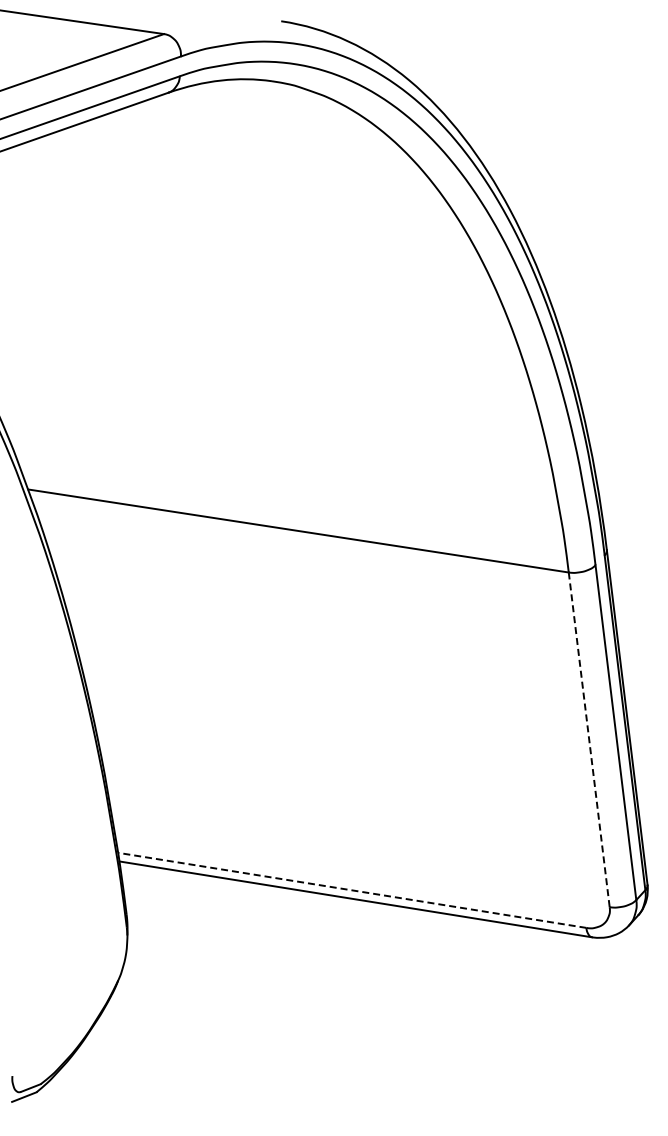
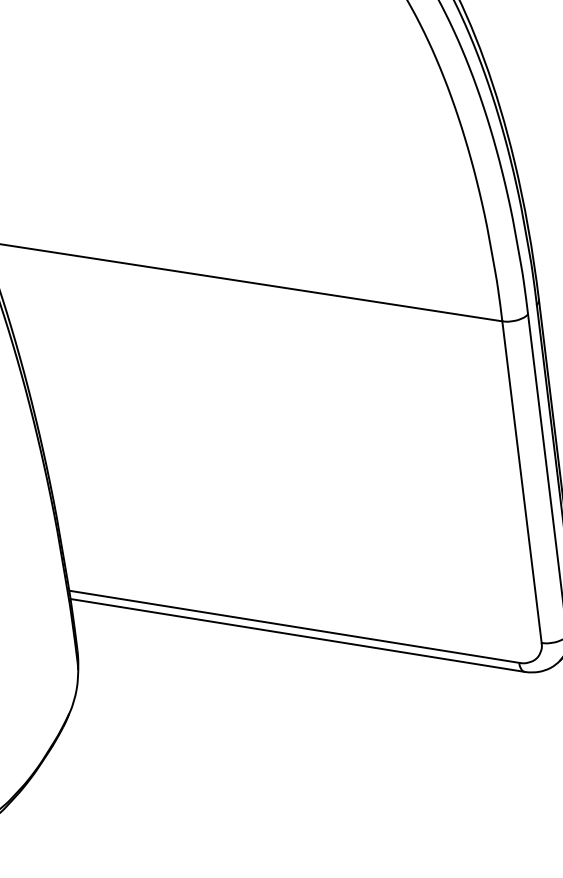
line: (589, 739) -> (522, 481), dashed -> solid
line: (351, 890) -> (293, 626), dashed -> solid

